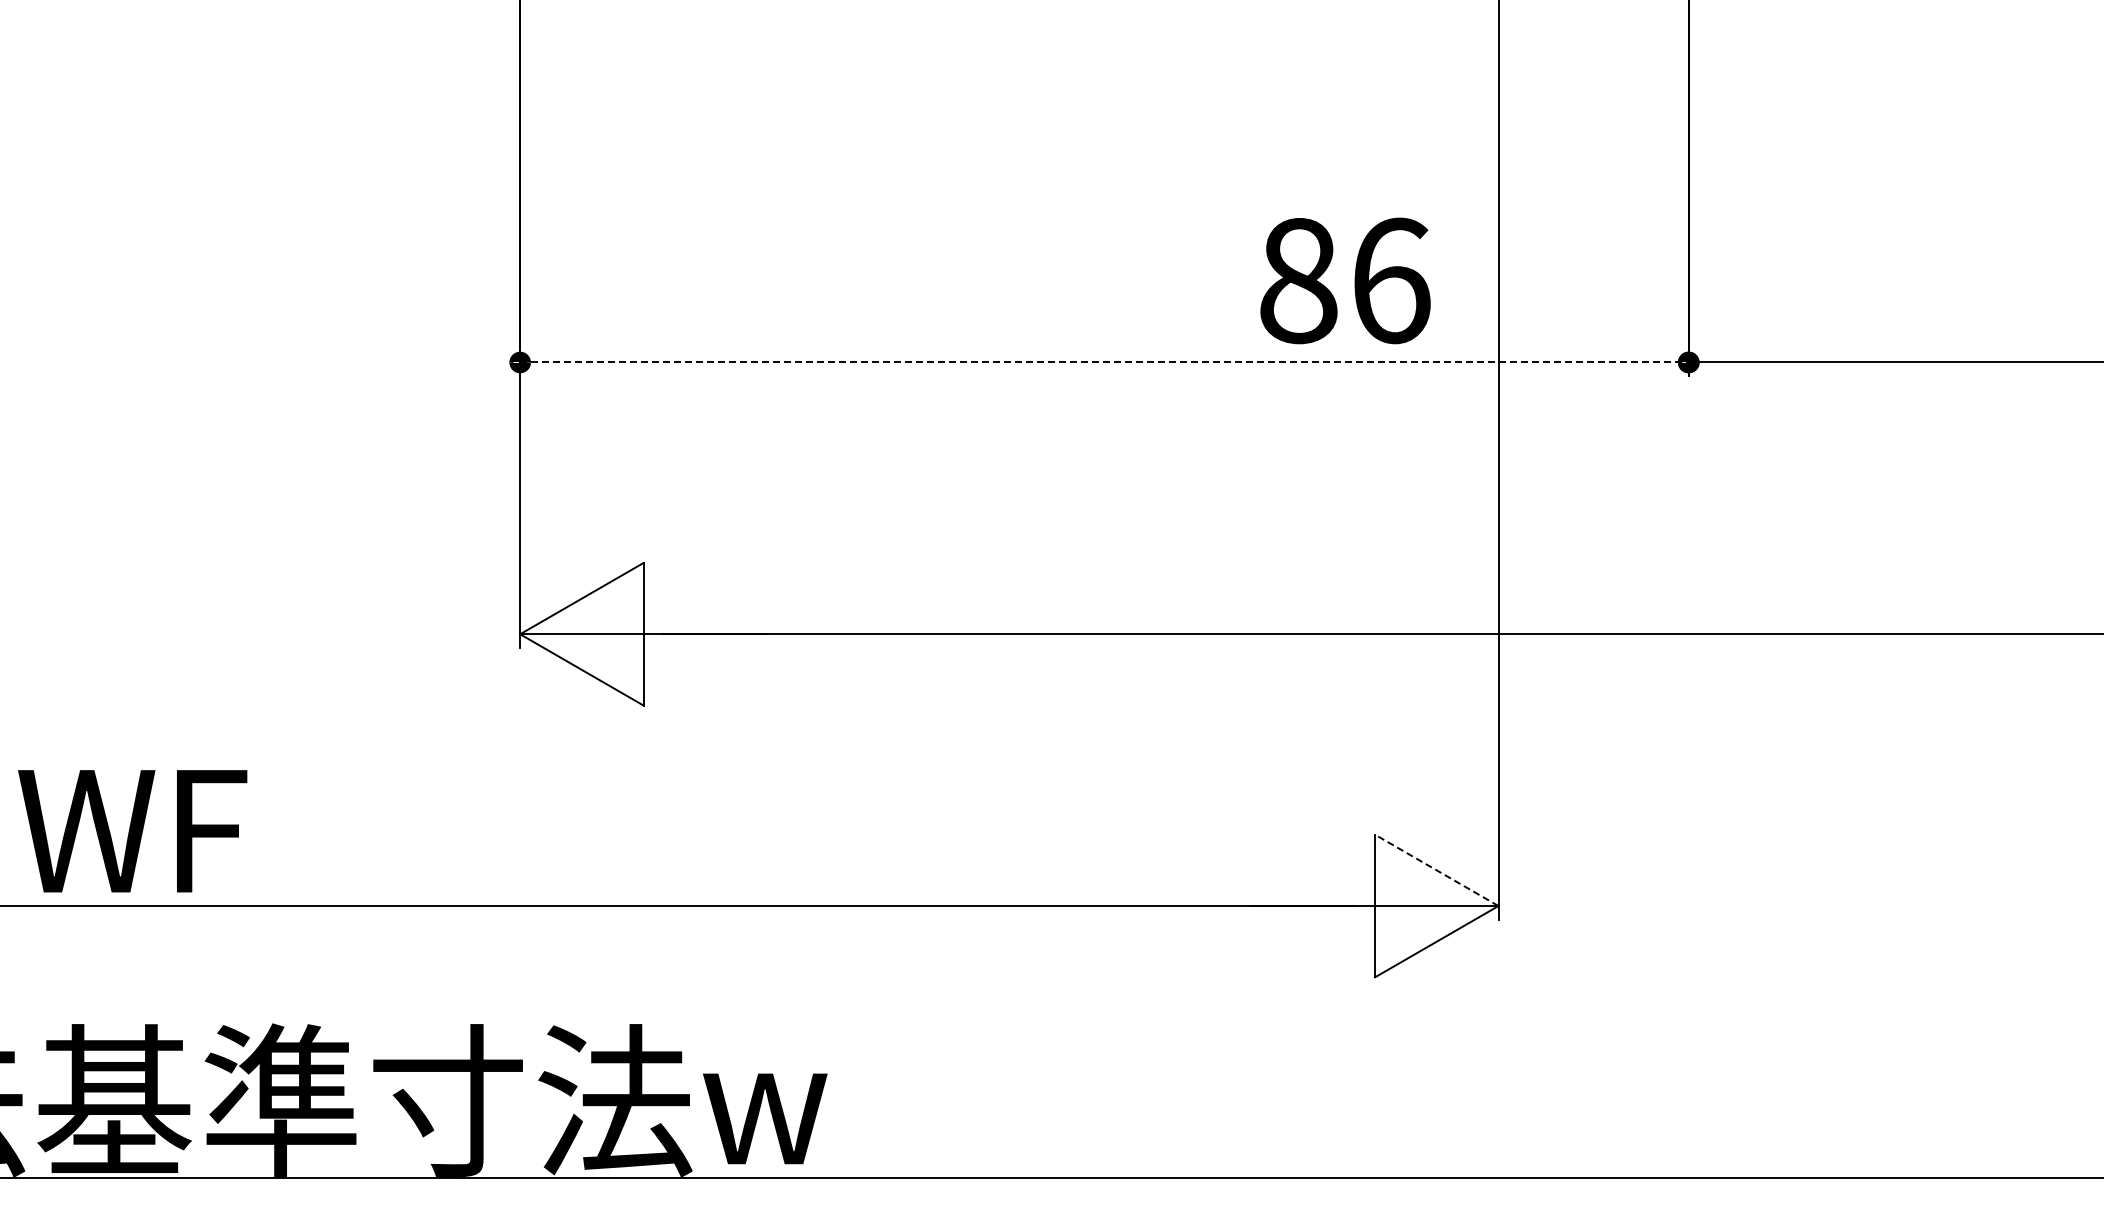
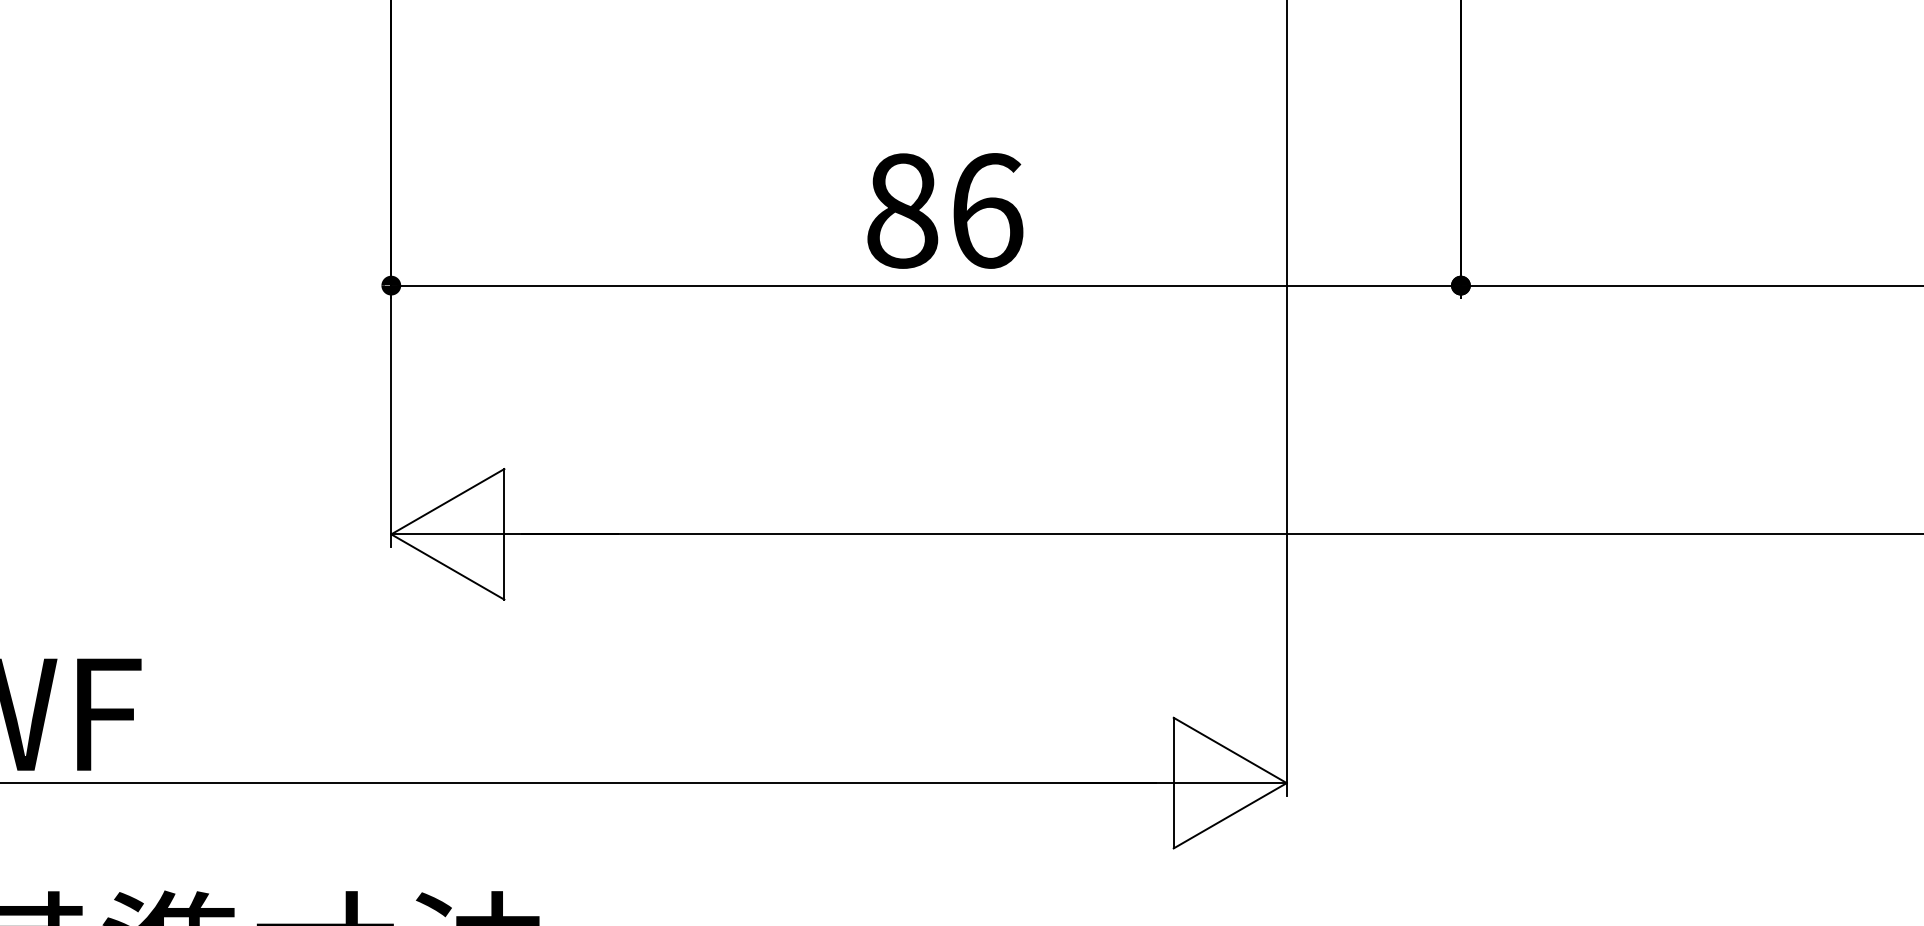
text: (1345, 280) -> (945, 210), moved
line: (1104, 362) -> (926, 285), dashed -> solid
line: (1436, 870) -> (1230, 750), dashed -> solid

